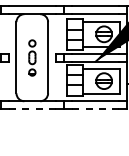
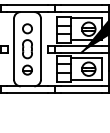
part: (32, 57) -> (27, 49), size x1.67
line: (32, 109) -> (27, 93), dashed -> solid
line: (95, 109) -> (81, 93), dashed -> solid

